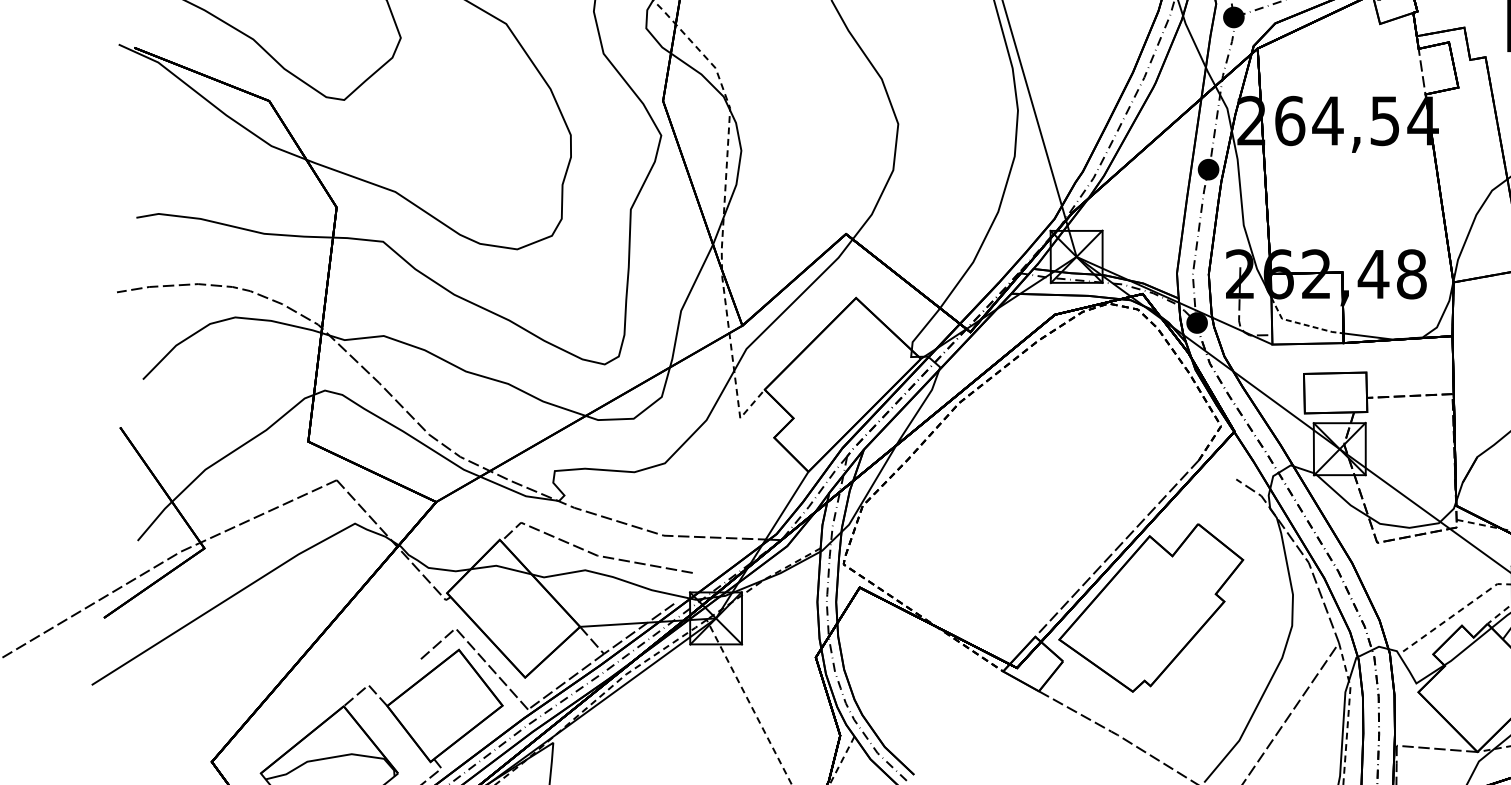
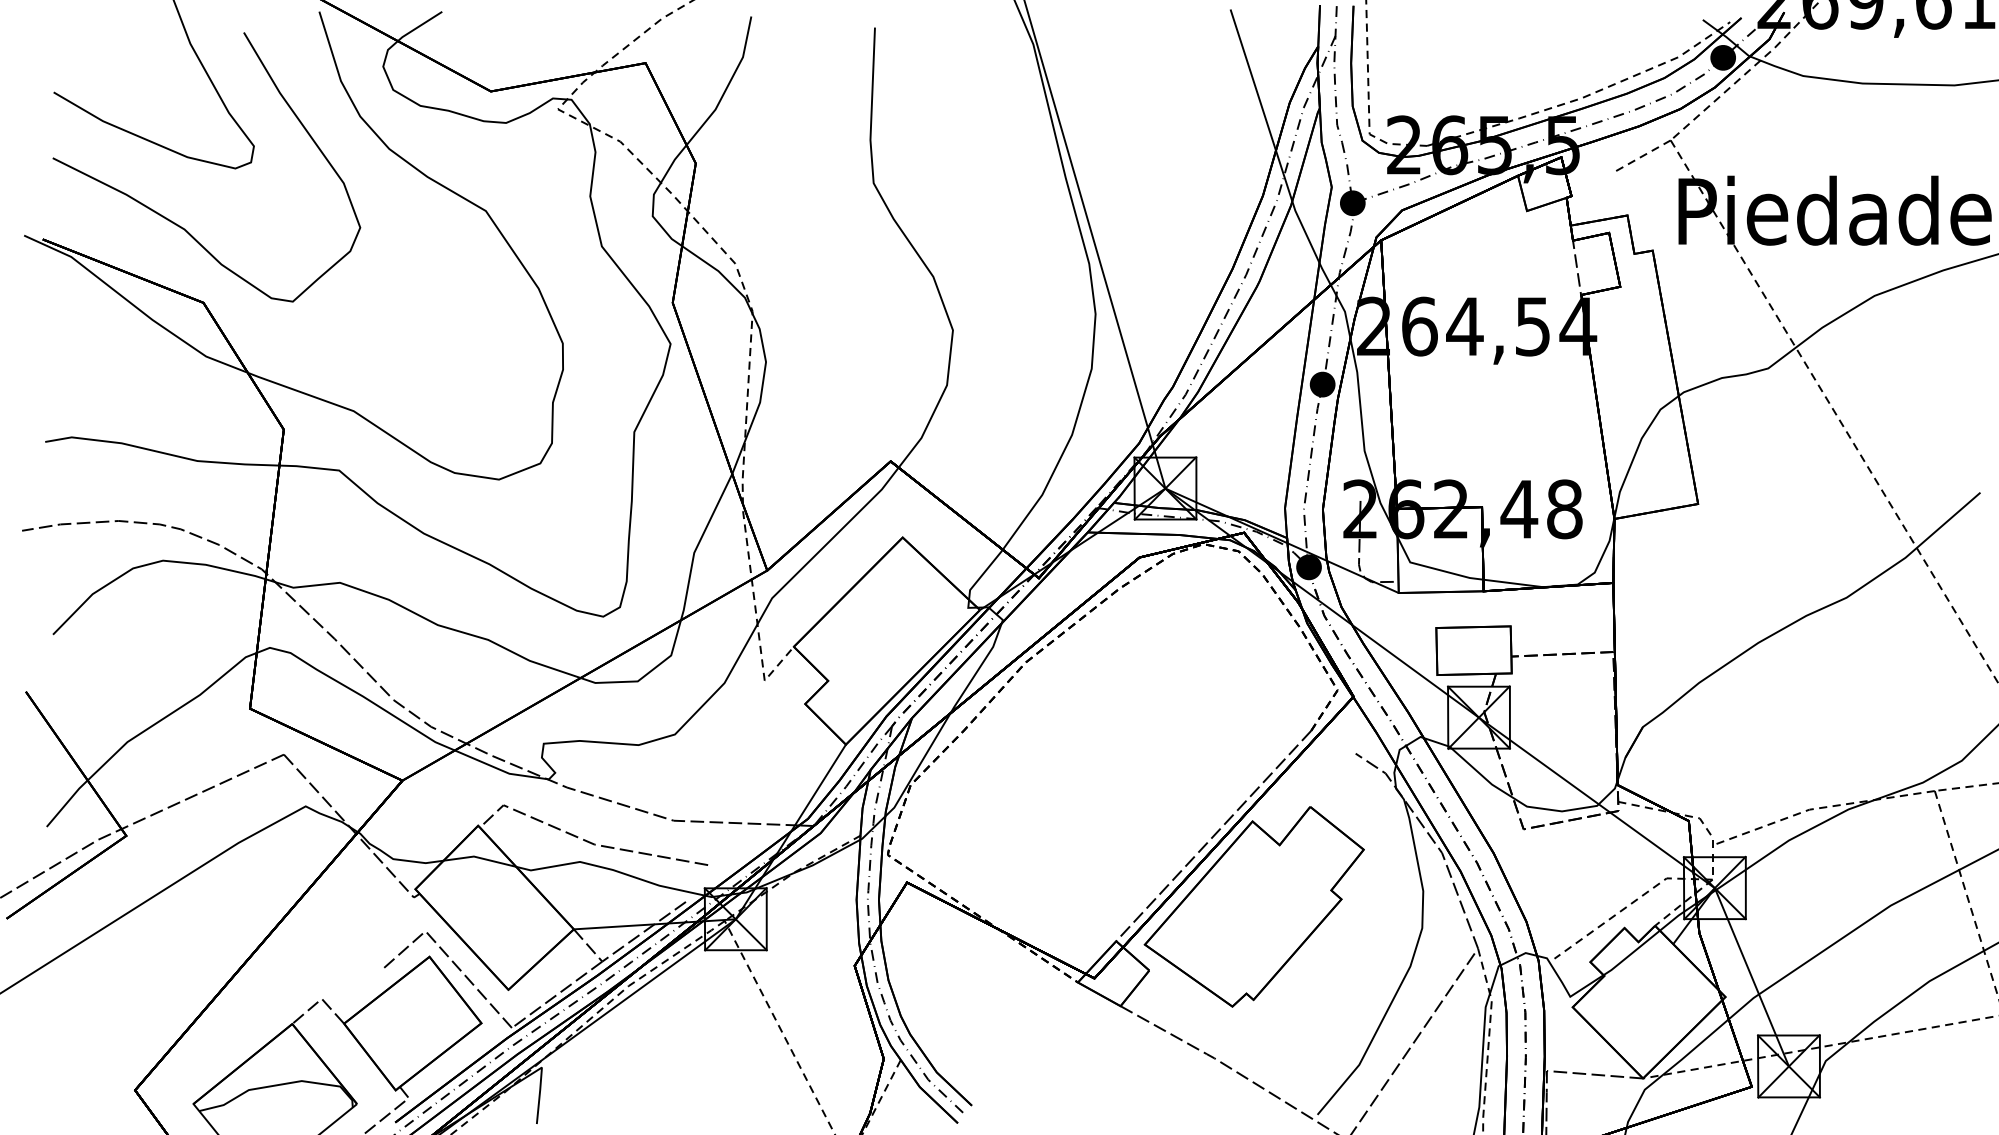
line: (1301, 323) -> (1433, 568), dashed -> solid

